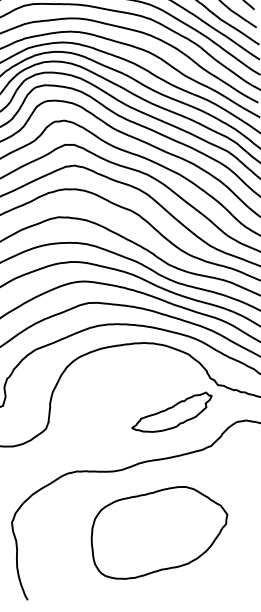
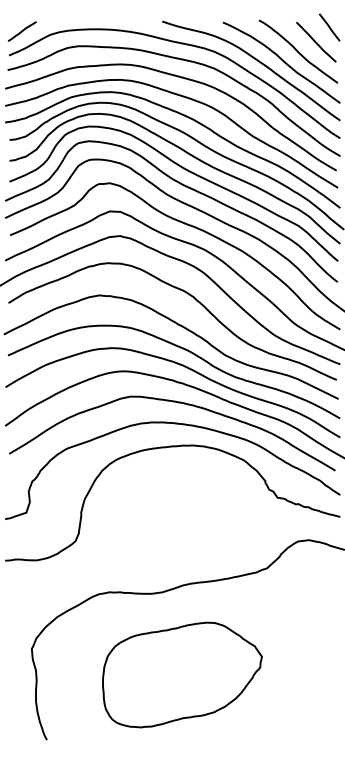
part: (171, 412) -> (222, 527), removed
part: (159, 532) -> (182, 674), moved

